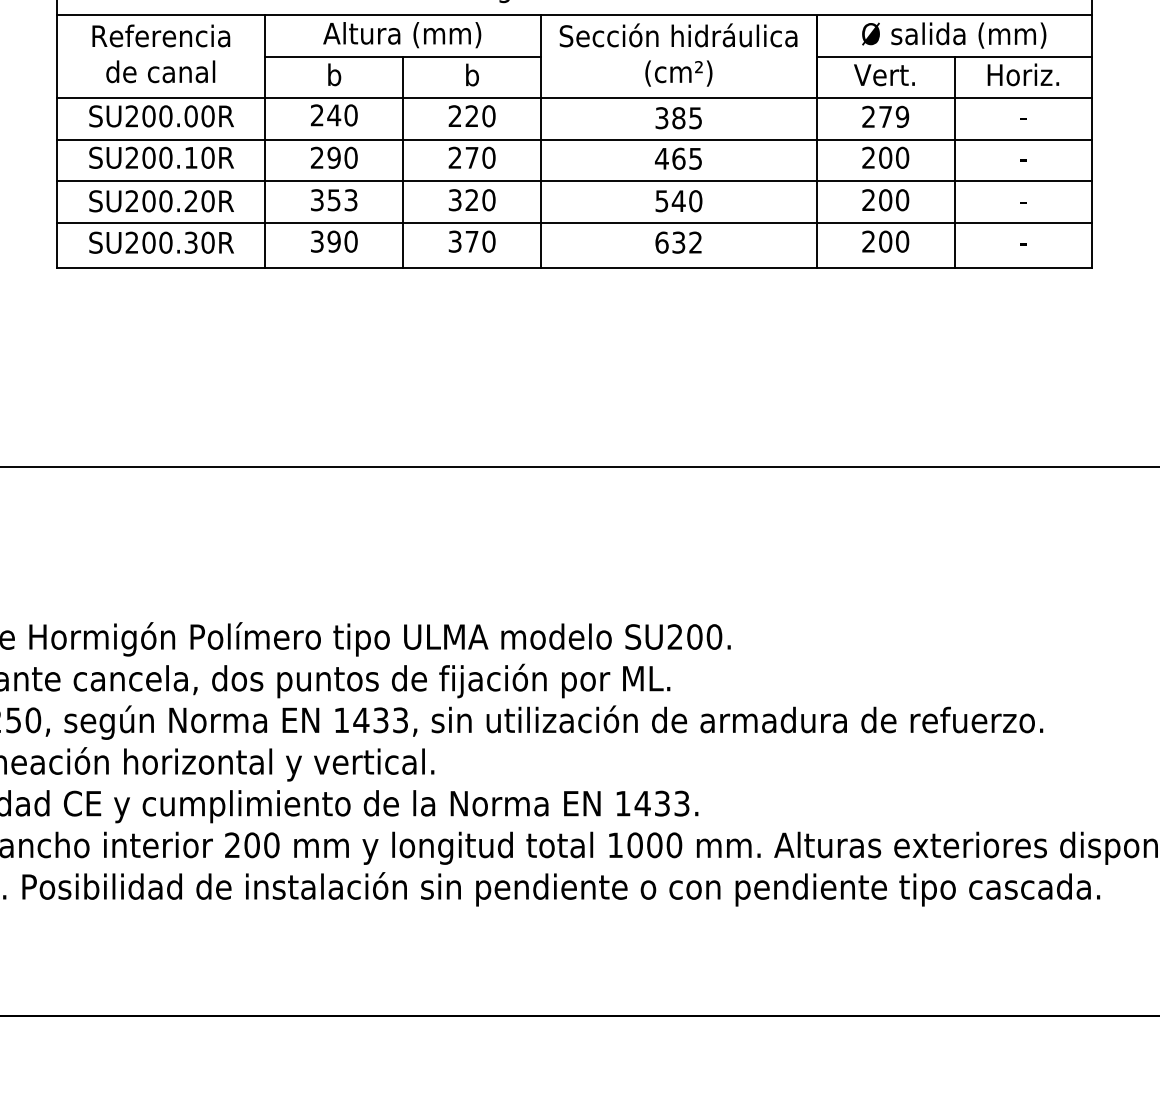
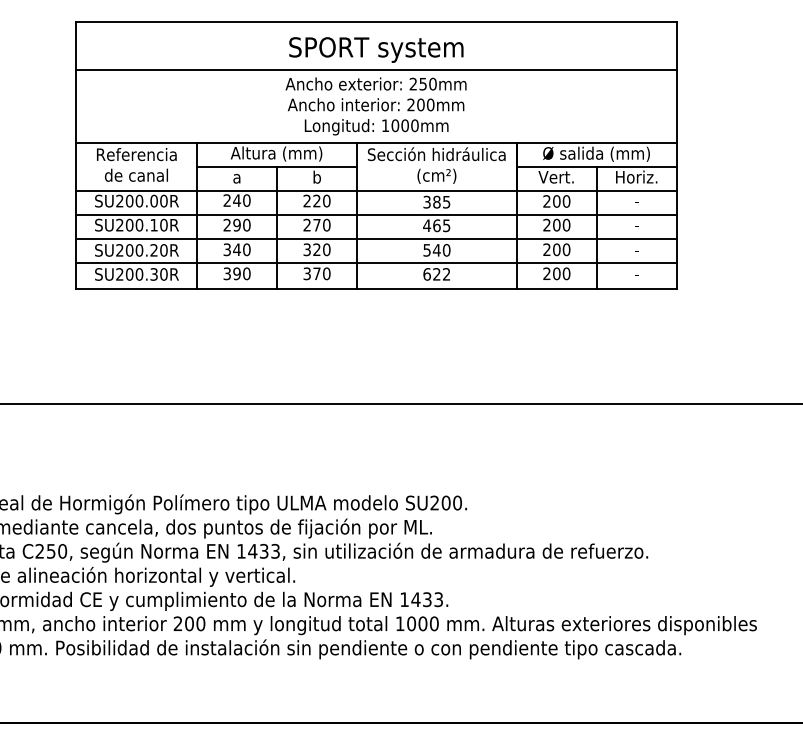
text: (334, 73) -> (237, 176), b -> a
text: (893, 116) -> (561, 201), 279 -> 200
text: (341, 199) -> (241, 249), 353 -> 340
text: (678, 242) -> (436, 274), 632 -> 622

